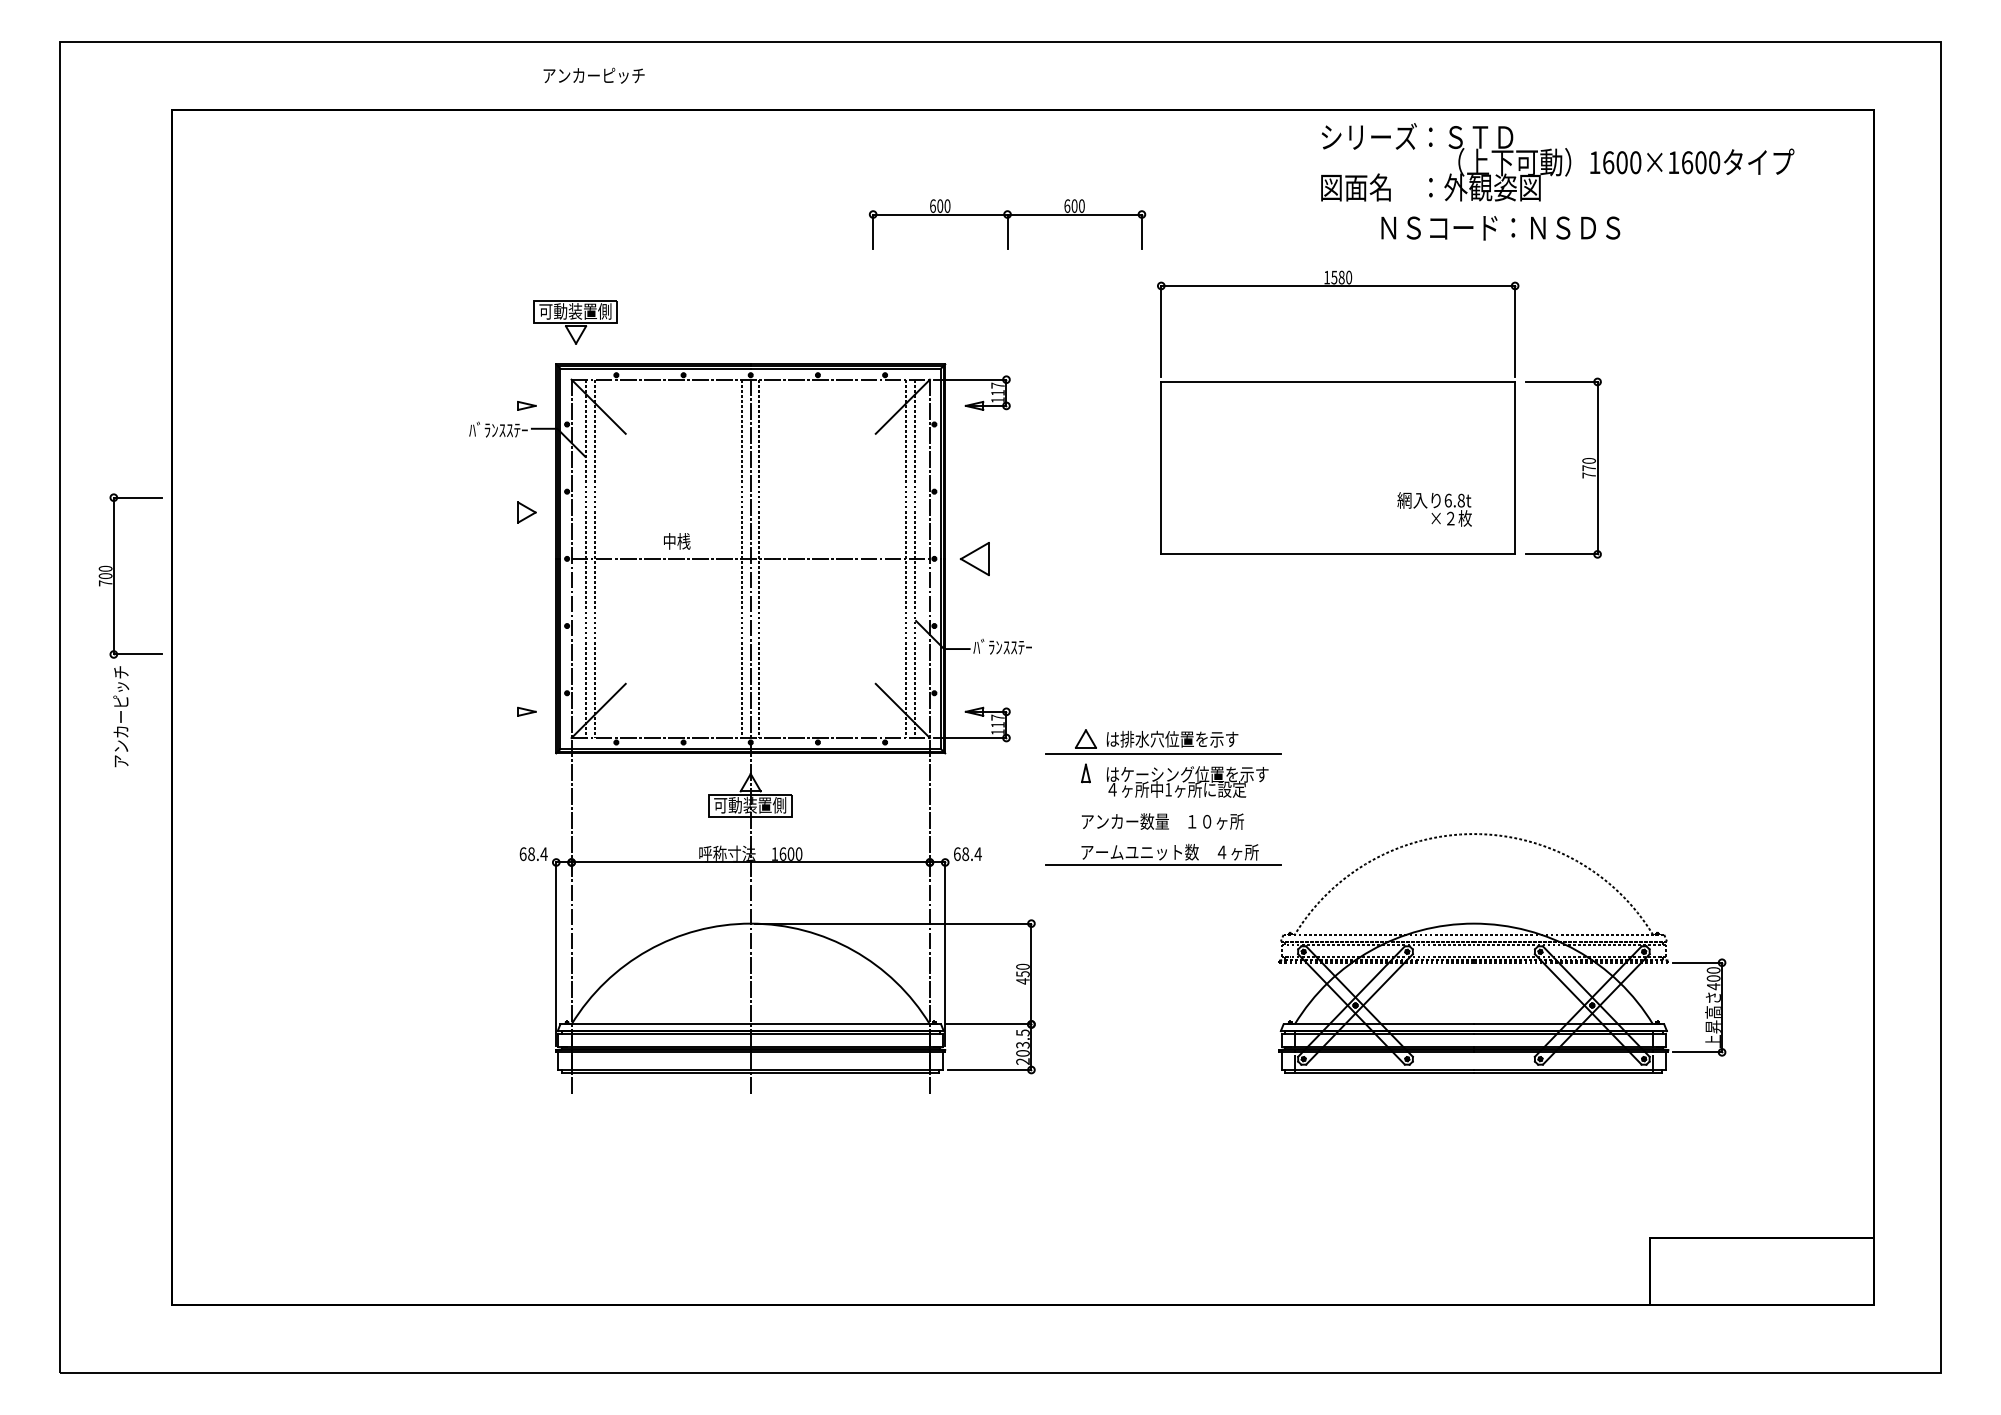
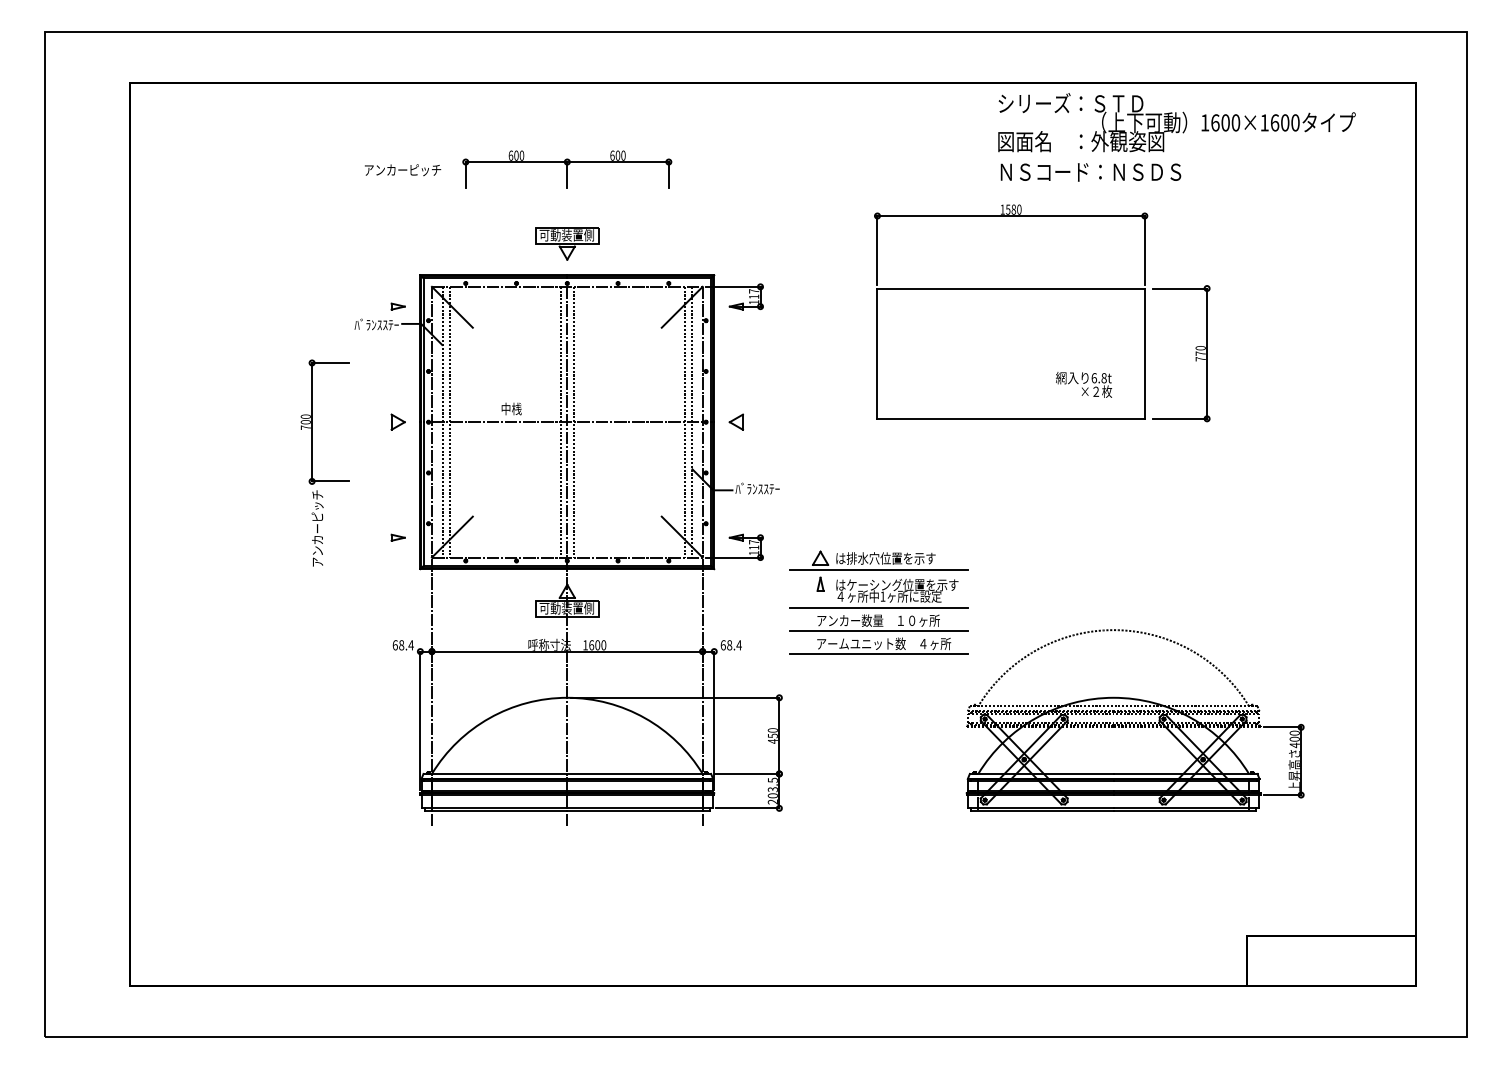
text: (594, 76) -> (403, 170), moved
part: (1007, 224) -> (567, 169), moved
text: (1500, 228) -> (1090, 172), moved
part: (576, 322) -> (567, 243), moved
part: (525, 511) -> (397, 421), moved
part: (973, 557) -> (735, 421), size x0.62
part: (114, 629) -> (312, 462), moved
line: (1163, 804) -> (879, 607), added
line: (1163, 834) -> (879, 630), added

